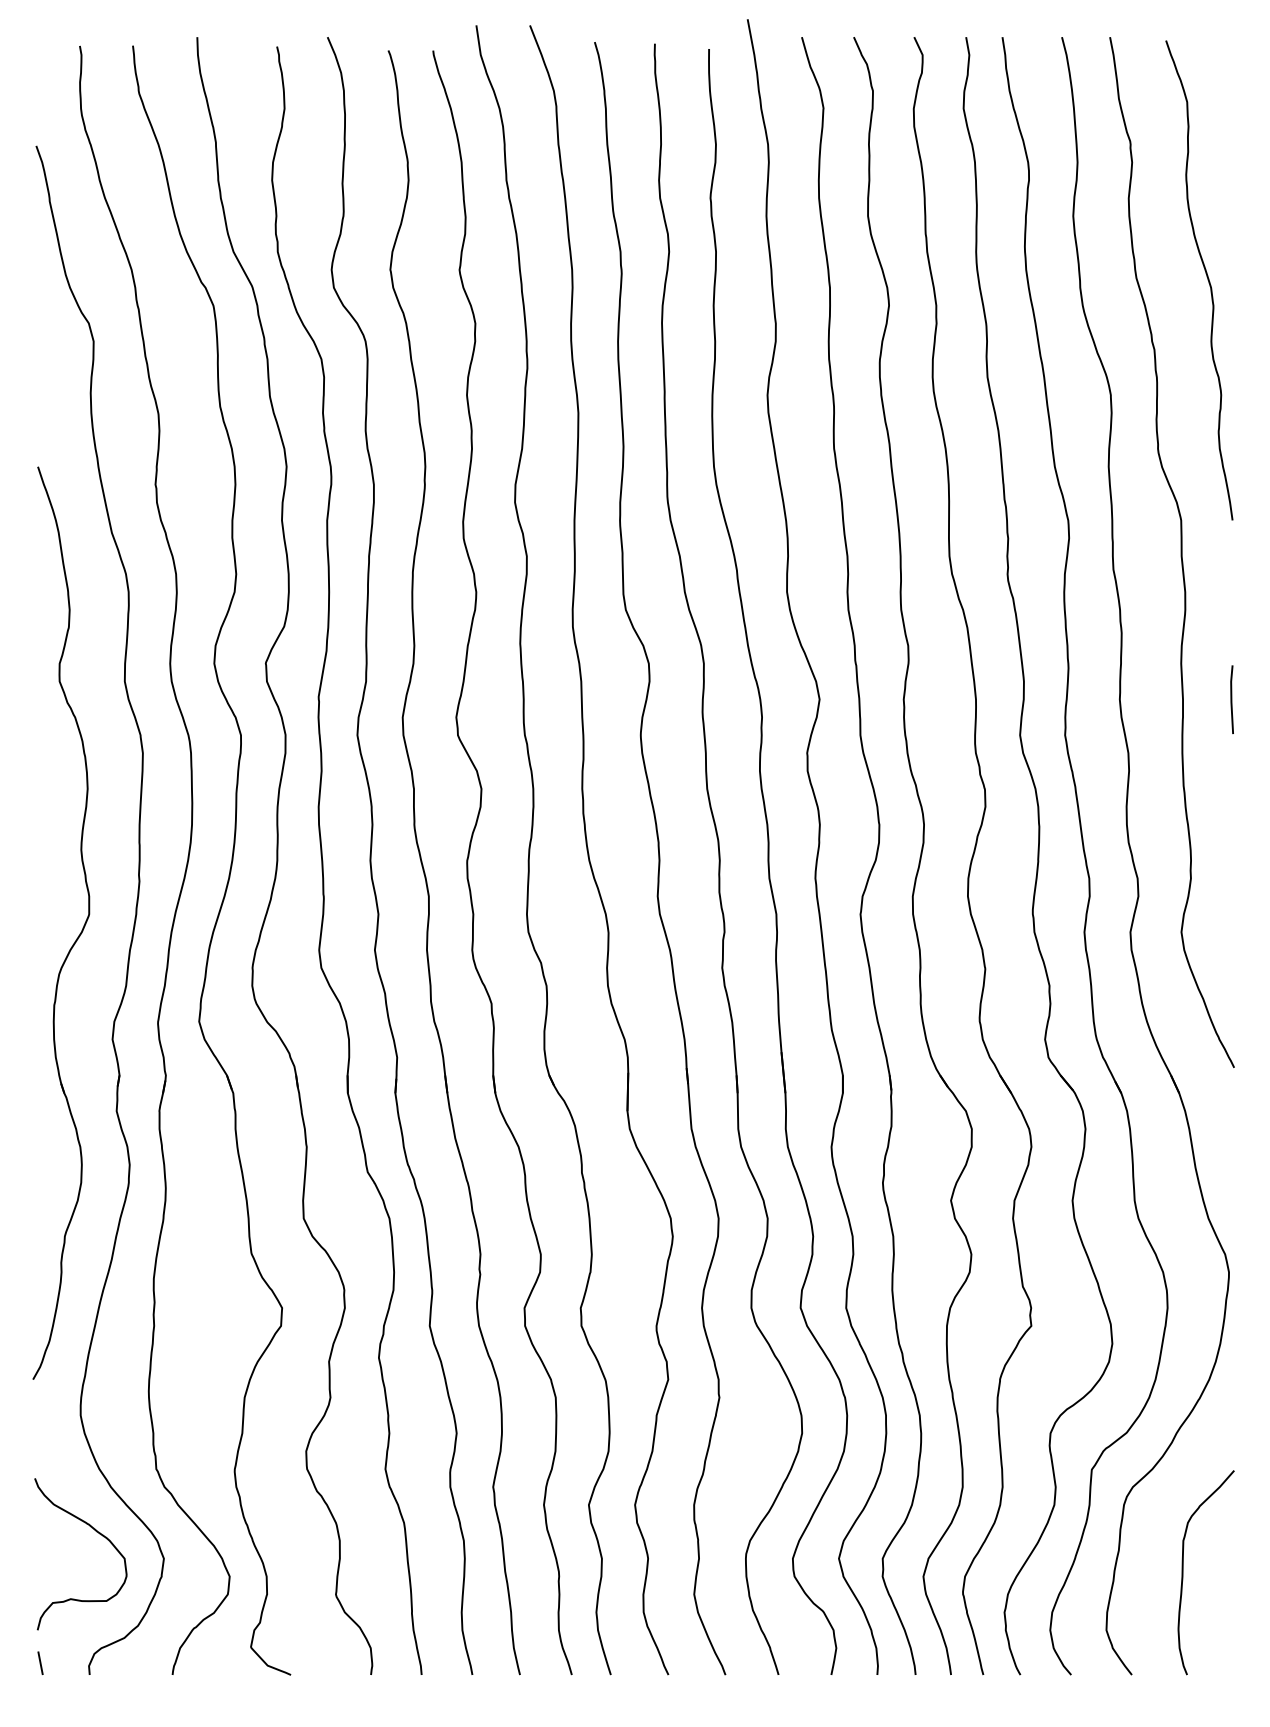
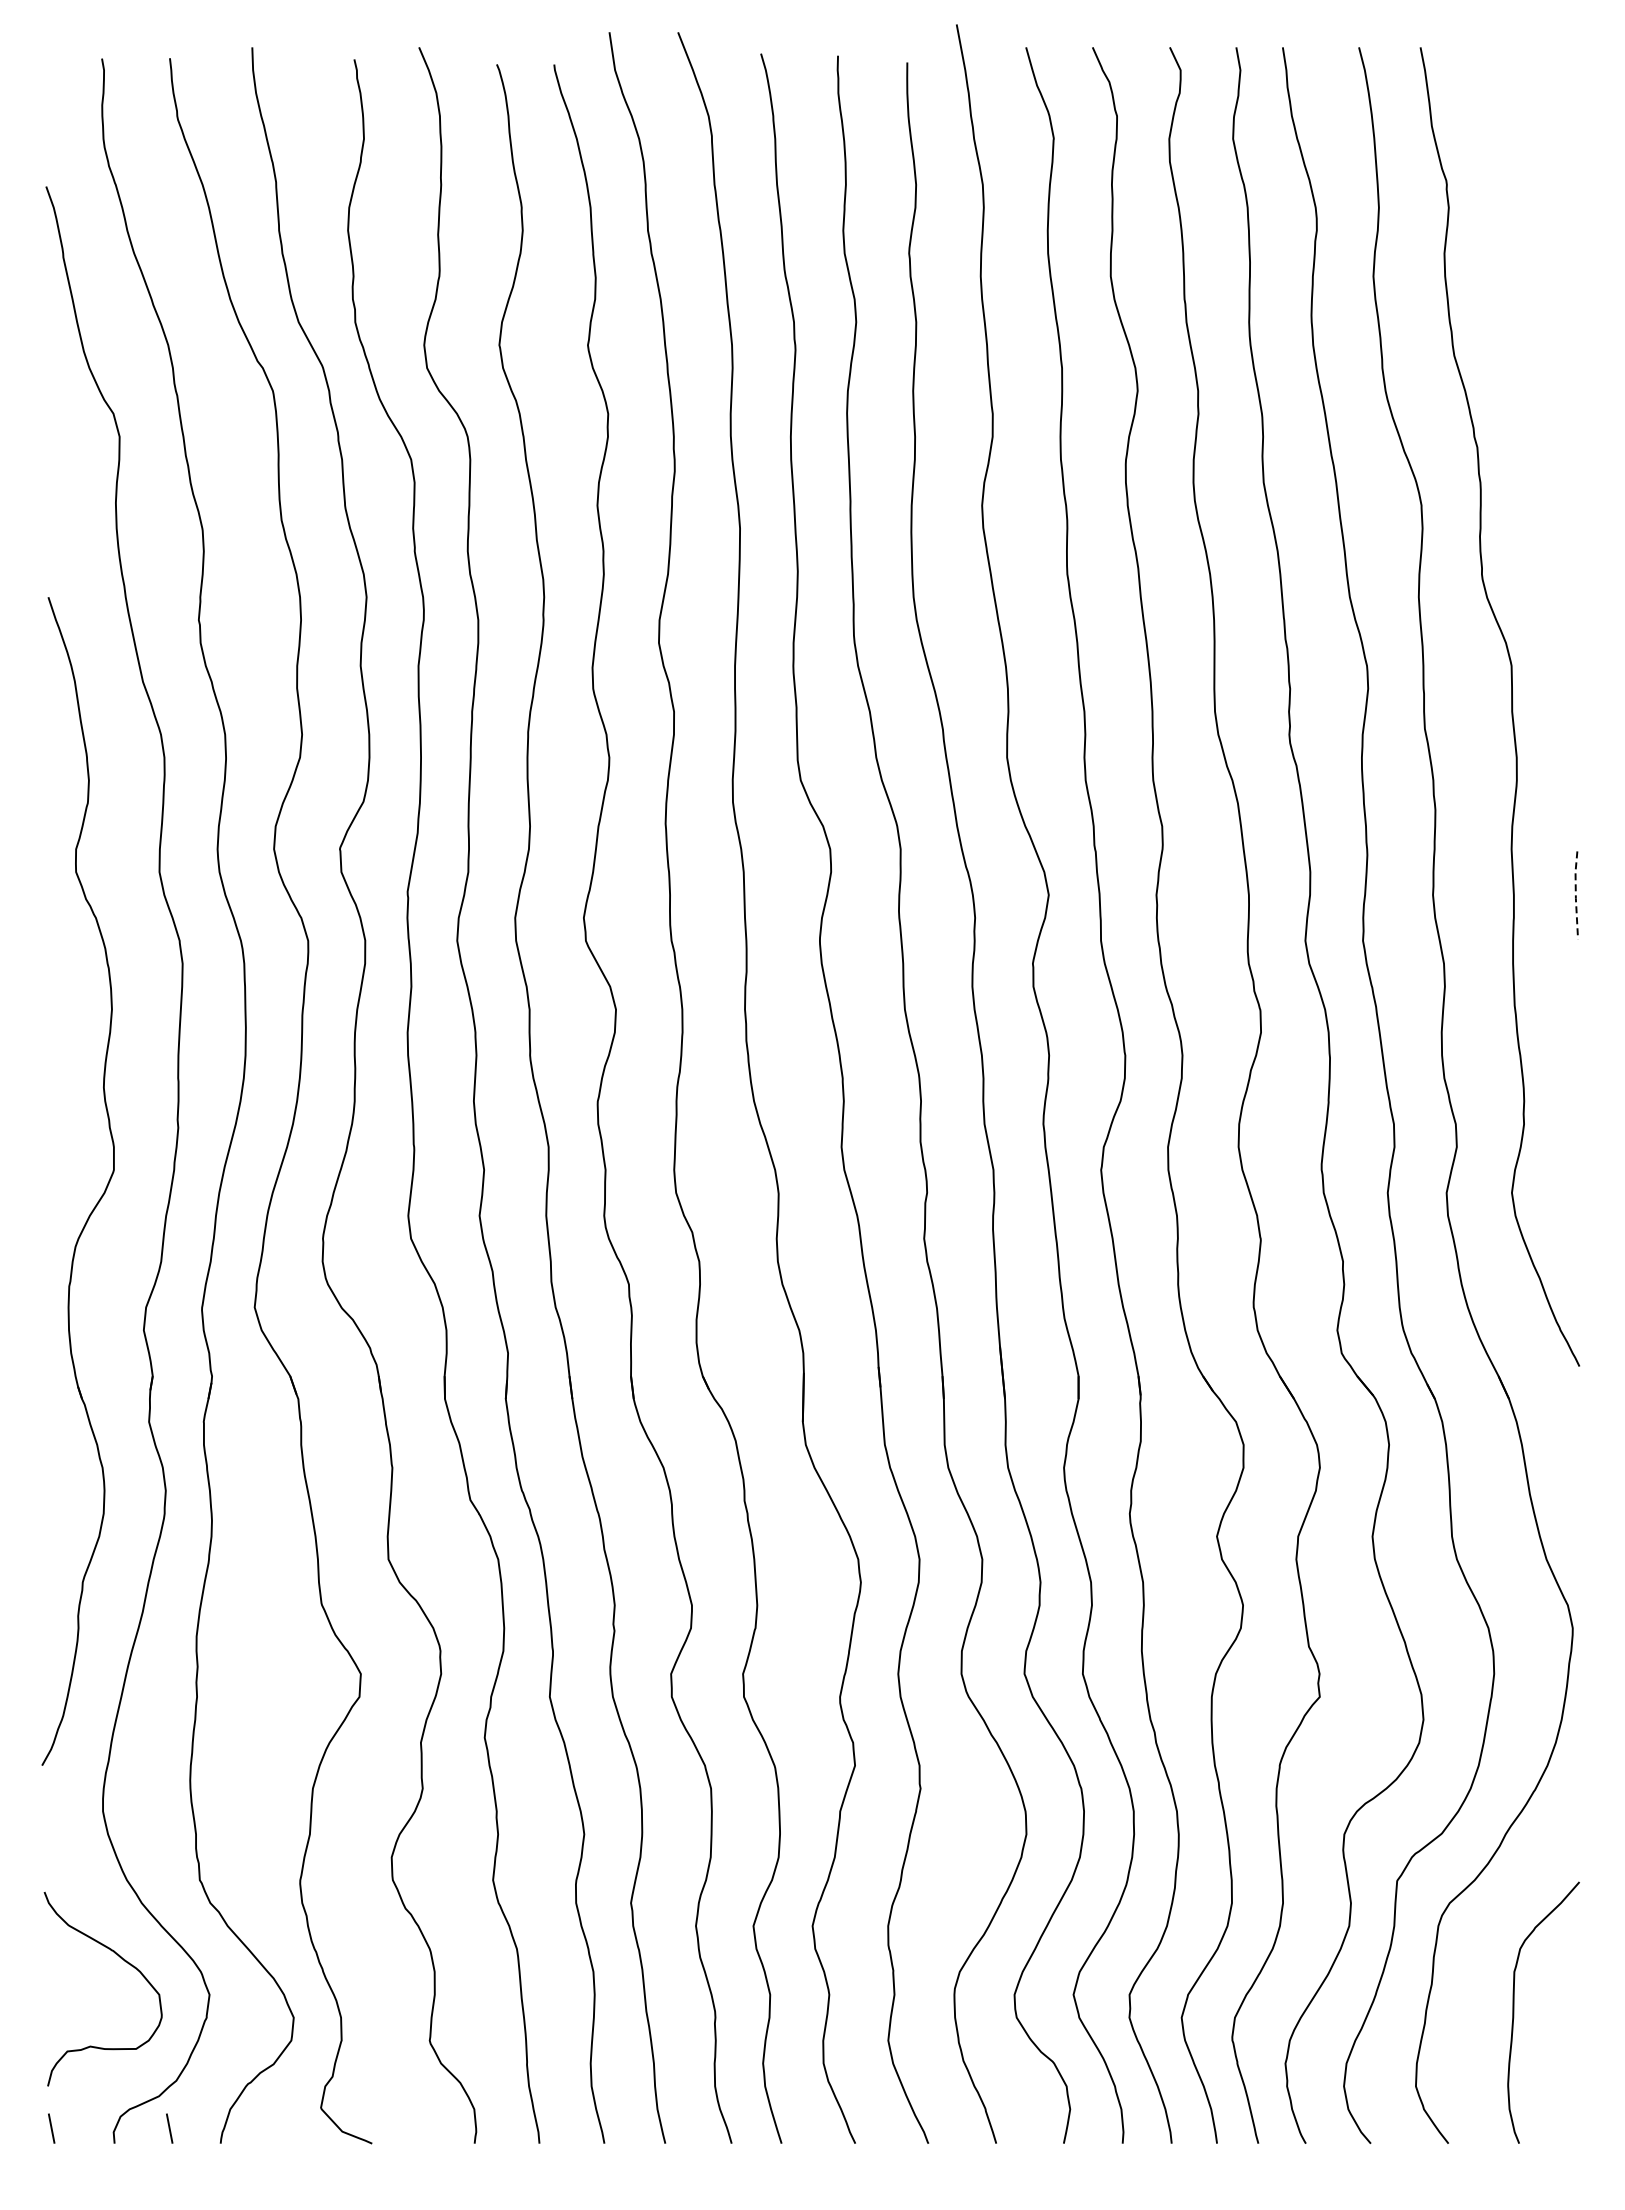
curve: (1206, 277) -> (1544, 354), removed
line: (1231, 699) -> (1575, 895), solid -> dashed
line: (132, 1663) -> (169, 2128), added

